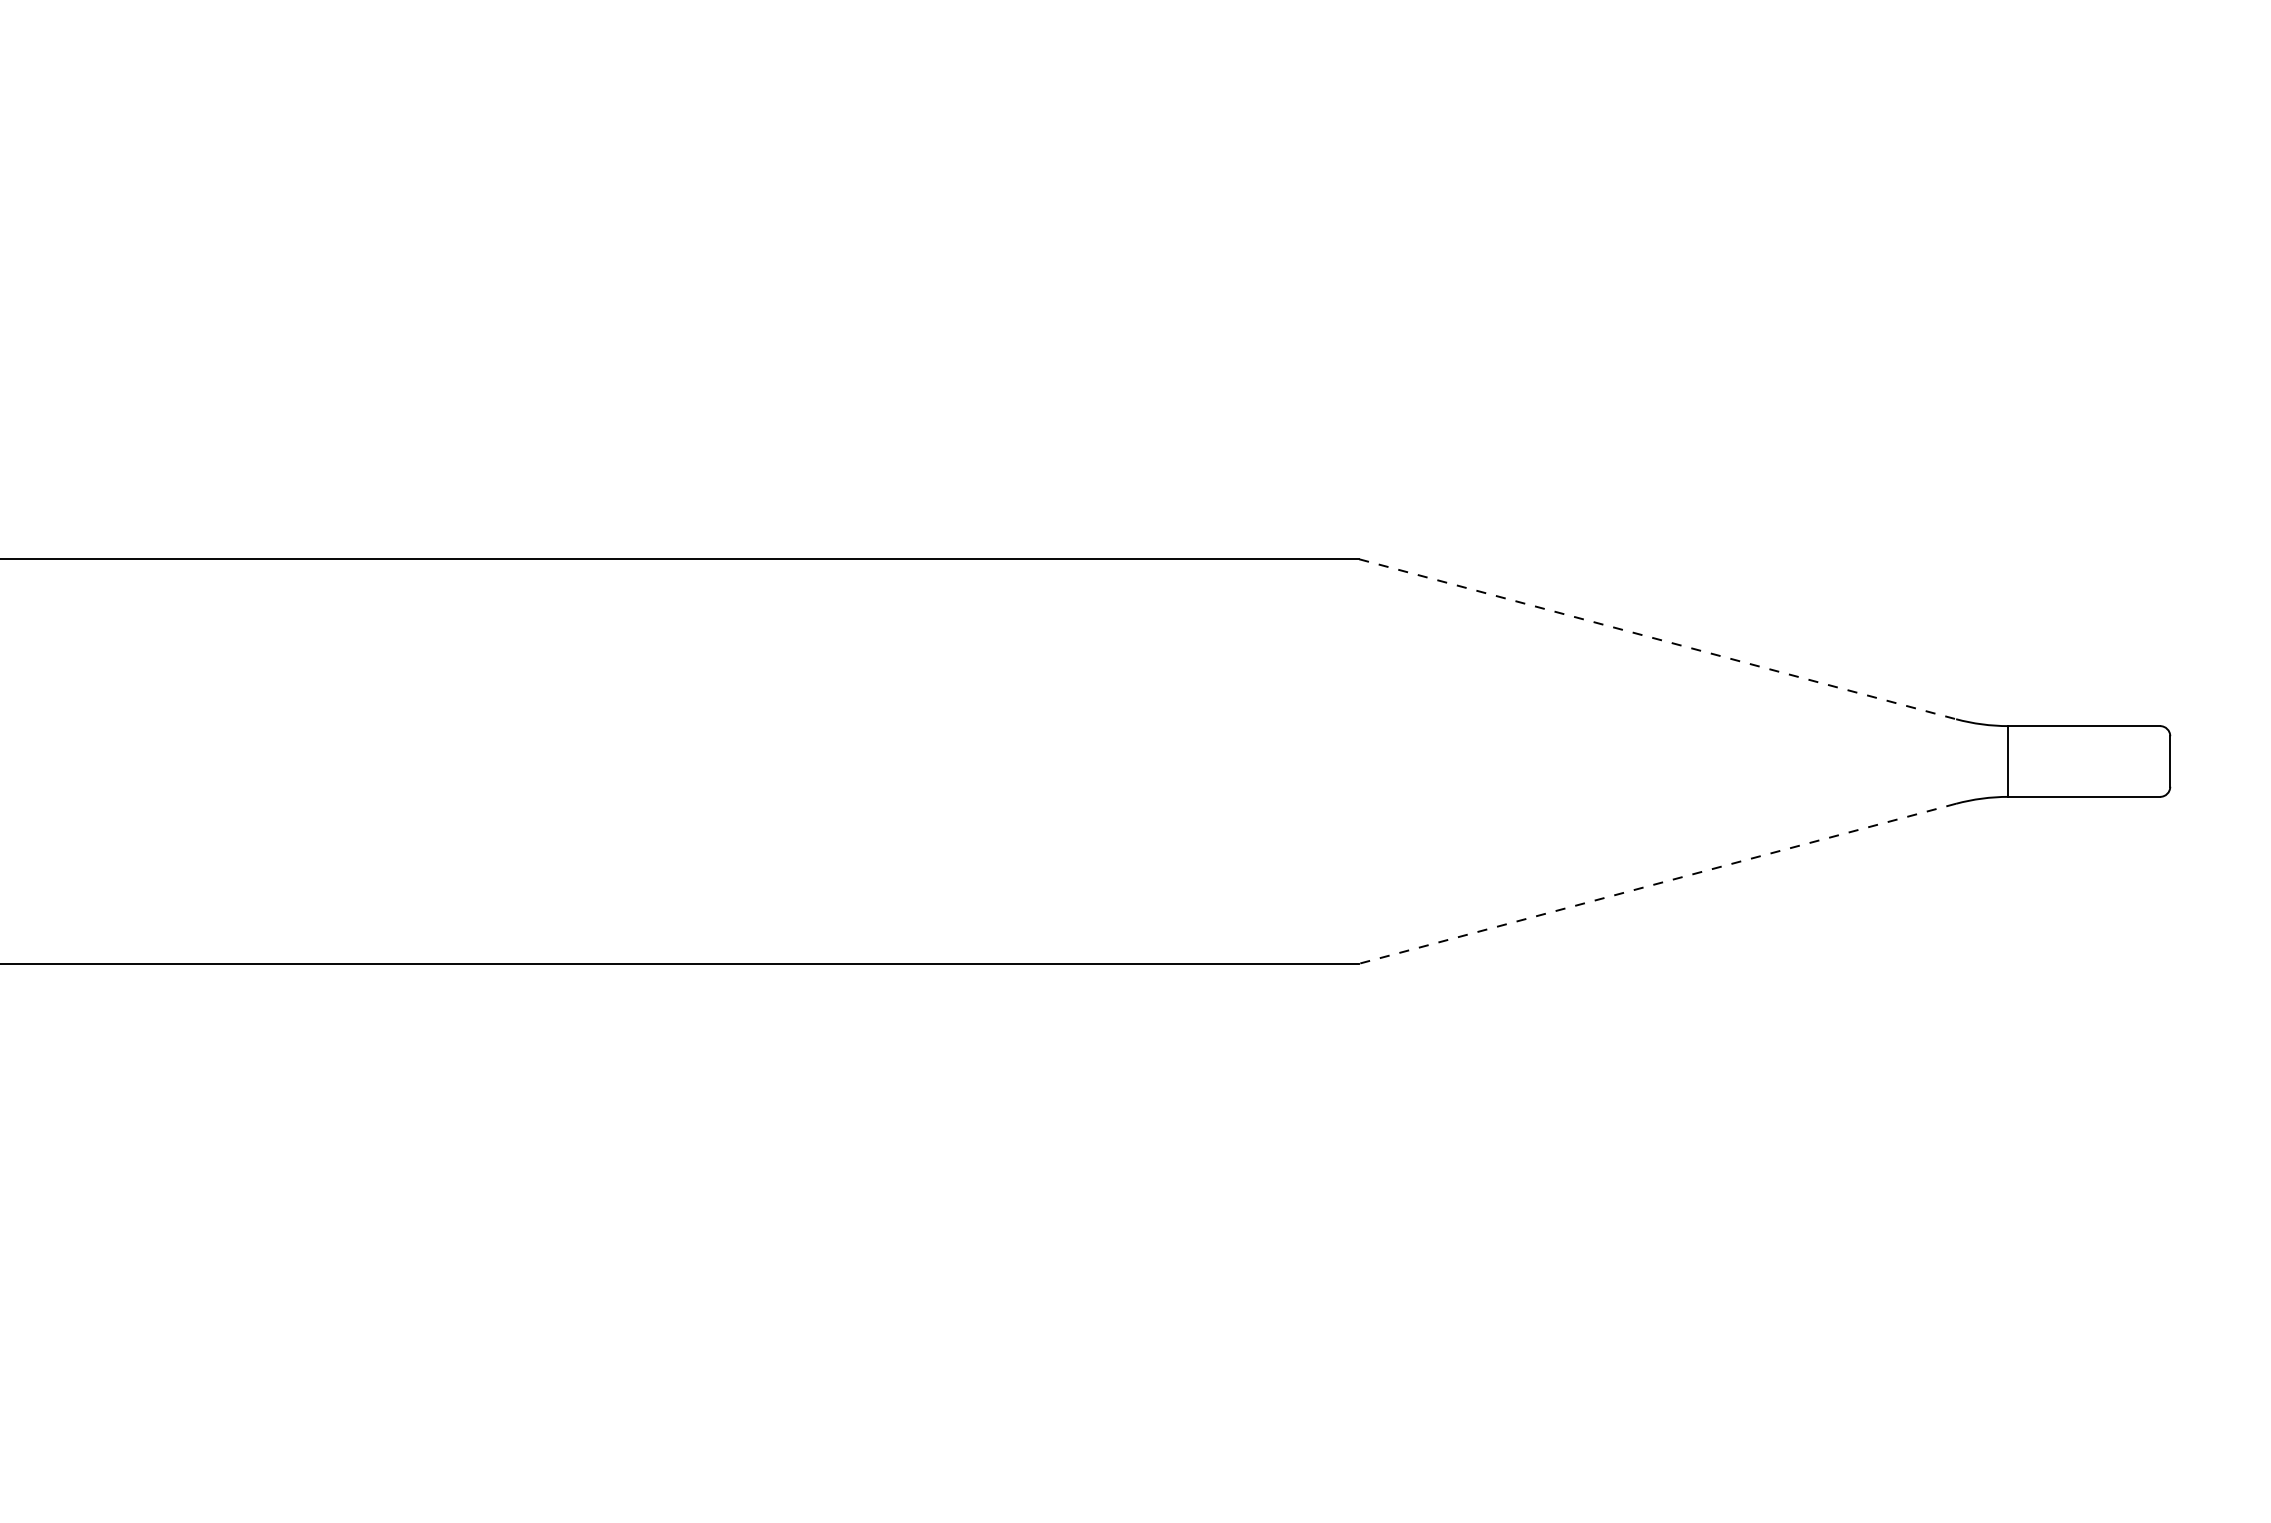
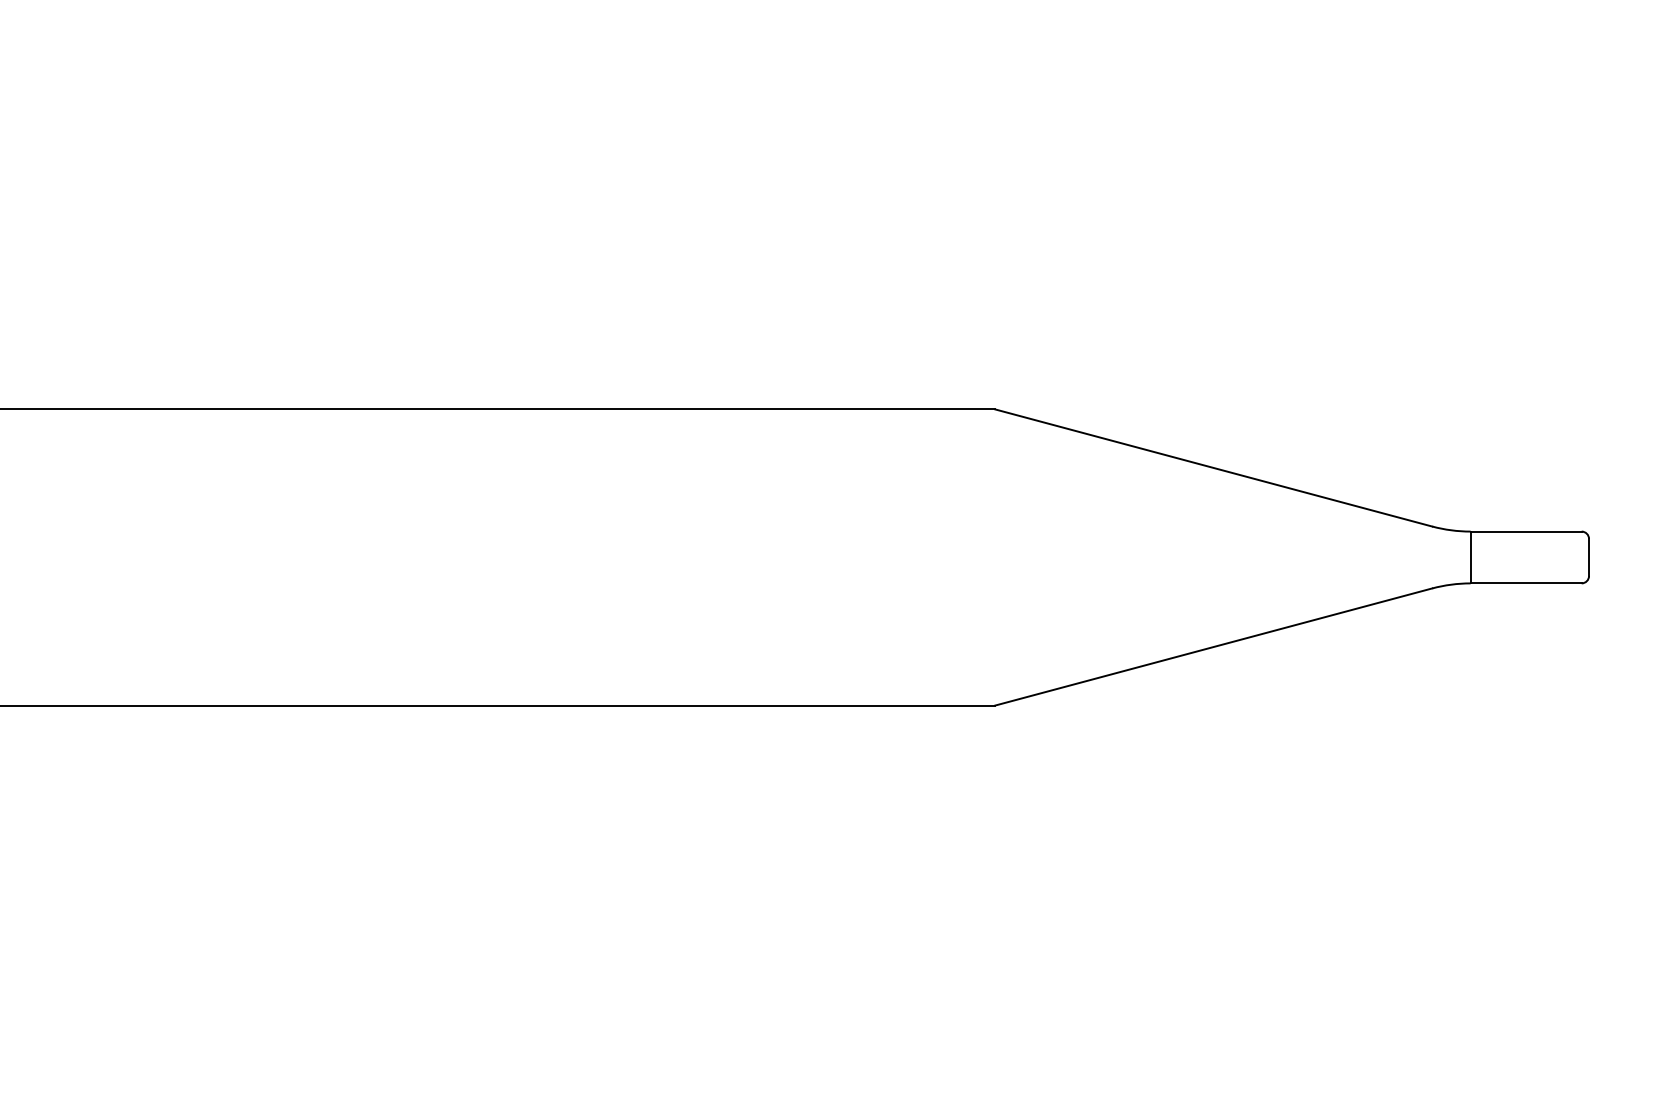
line: (1657, 639) -> (1213, 468), dashed -> solid
line: (1657, 883) -> (1213, 646), dashed -> solid

